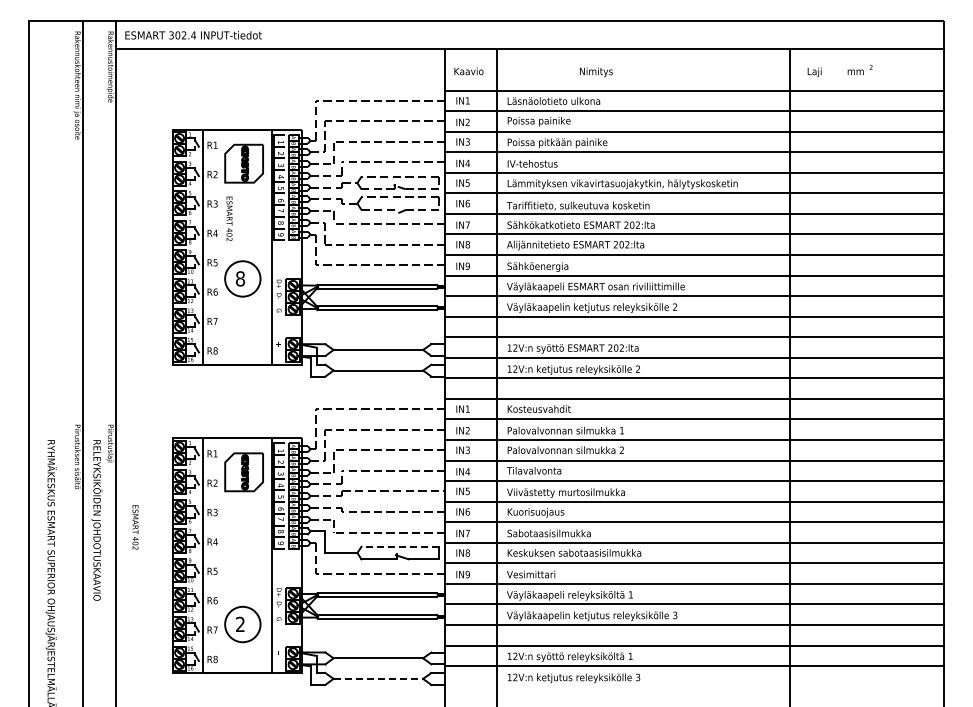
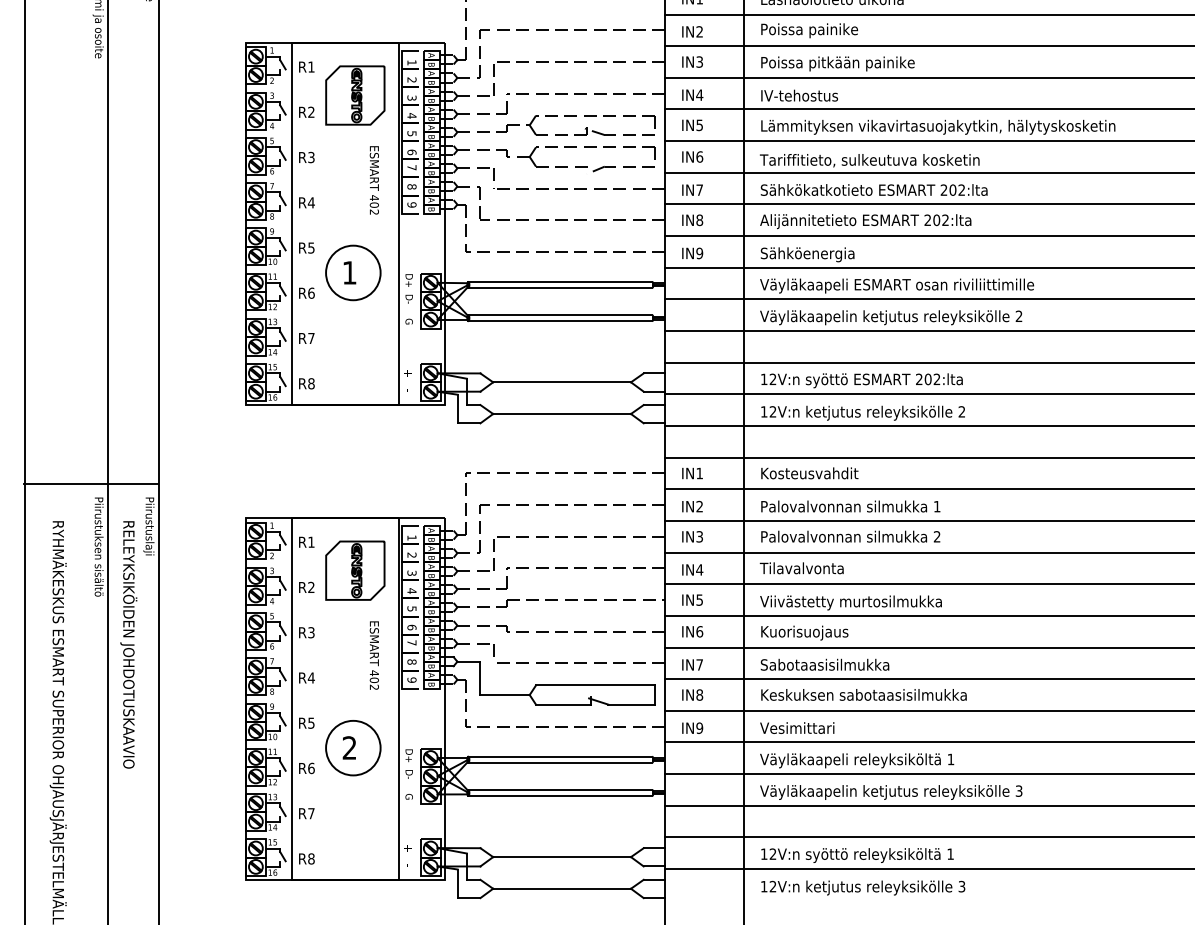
text: (229, 218) -> (374, 179), moved
text: (240, 278) -> (349, 272), 8 -> 1
line: (72, 416) -> (91, 484), added
text: (135, 527) -> (374, 655), moved
line: (400, 546) -> (596, 684), dashed -> solid
part: (242, 624) -> (352, 748), moved
line: (378, 678) -> (562, 888), dashed -> solid

